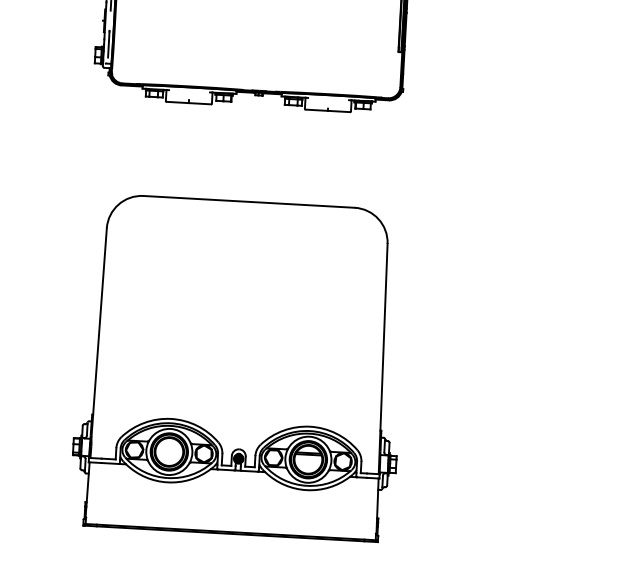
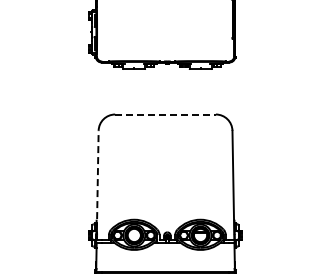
line: (251, 201) -> (166, 114), solid -> dashed
line: (98, 332) -> (97, 180), solid -> dashed

